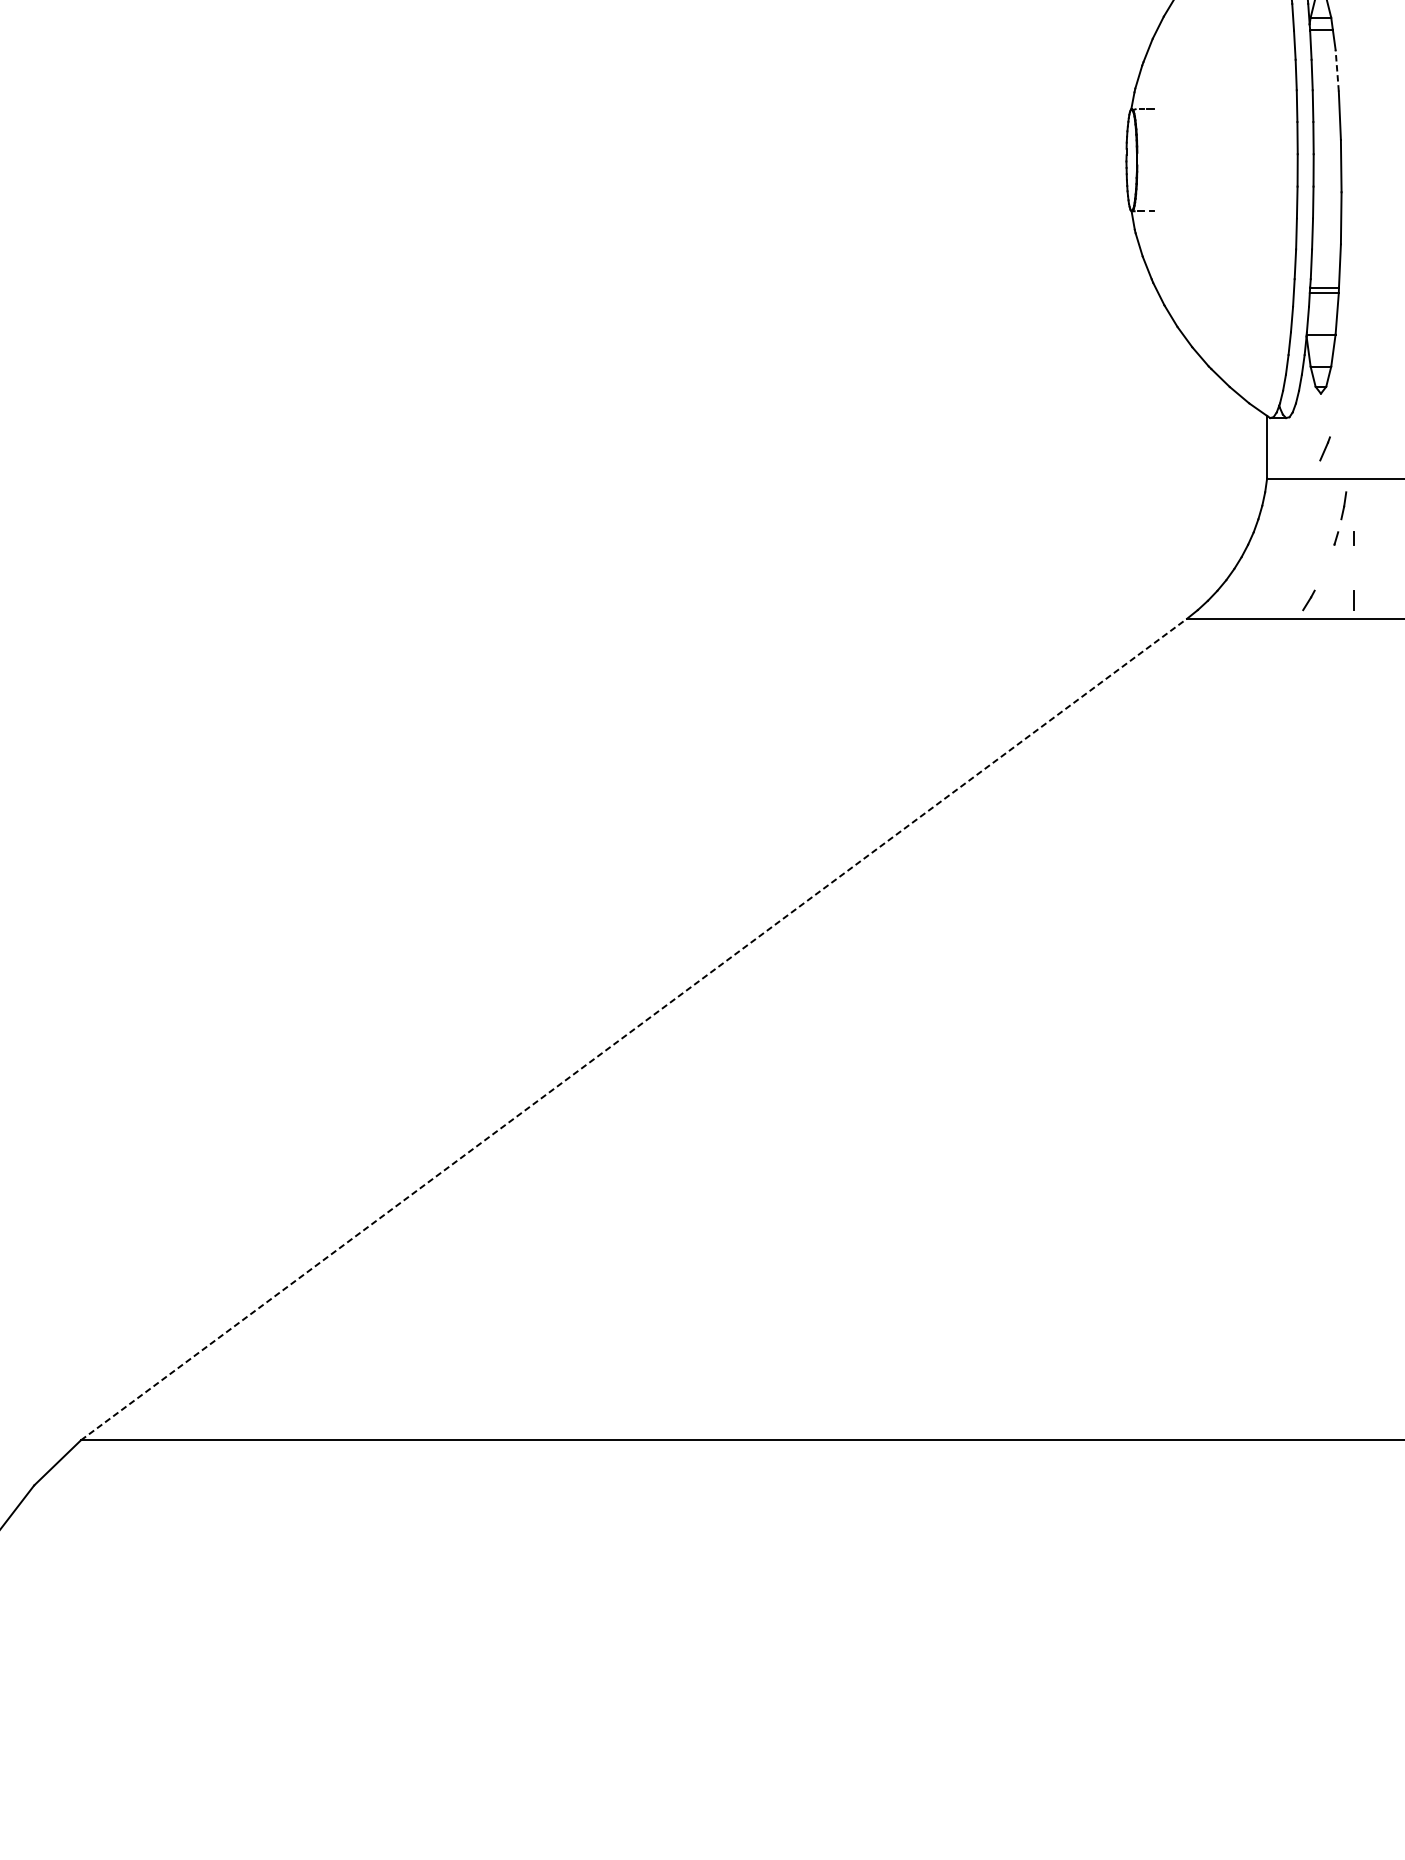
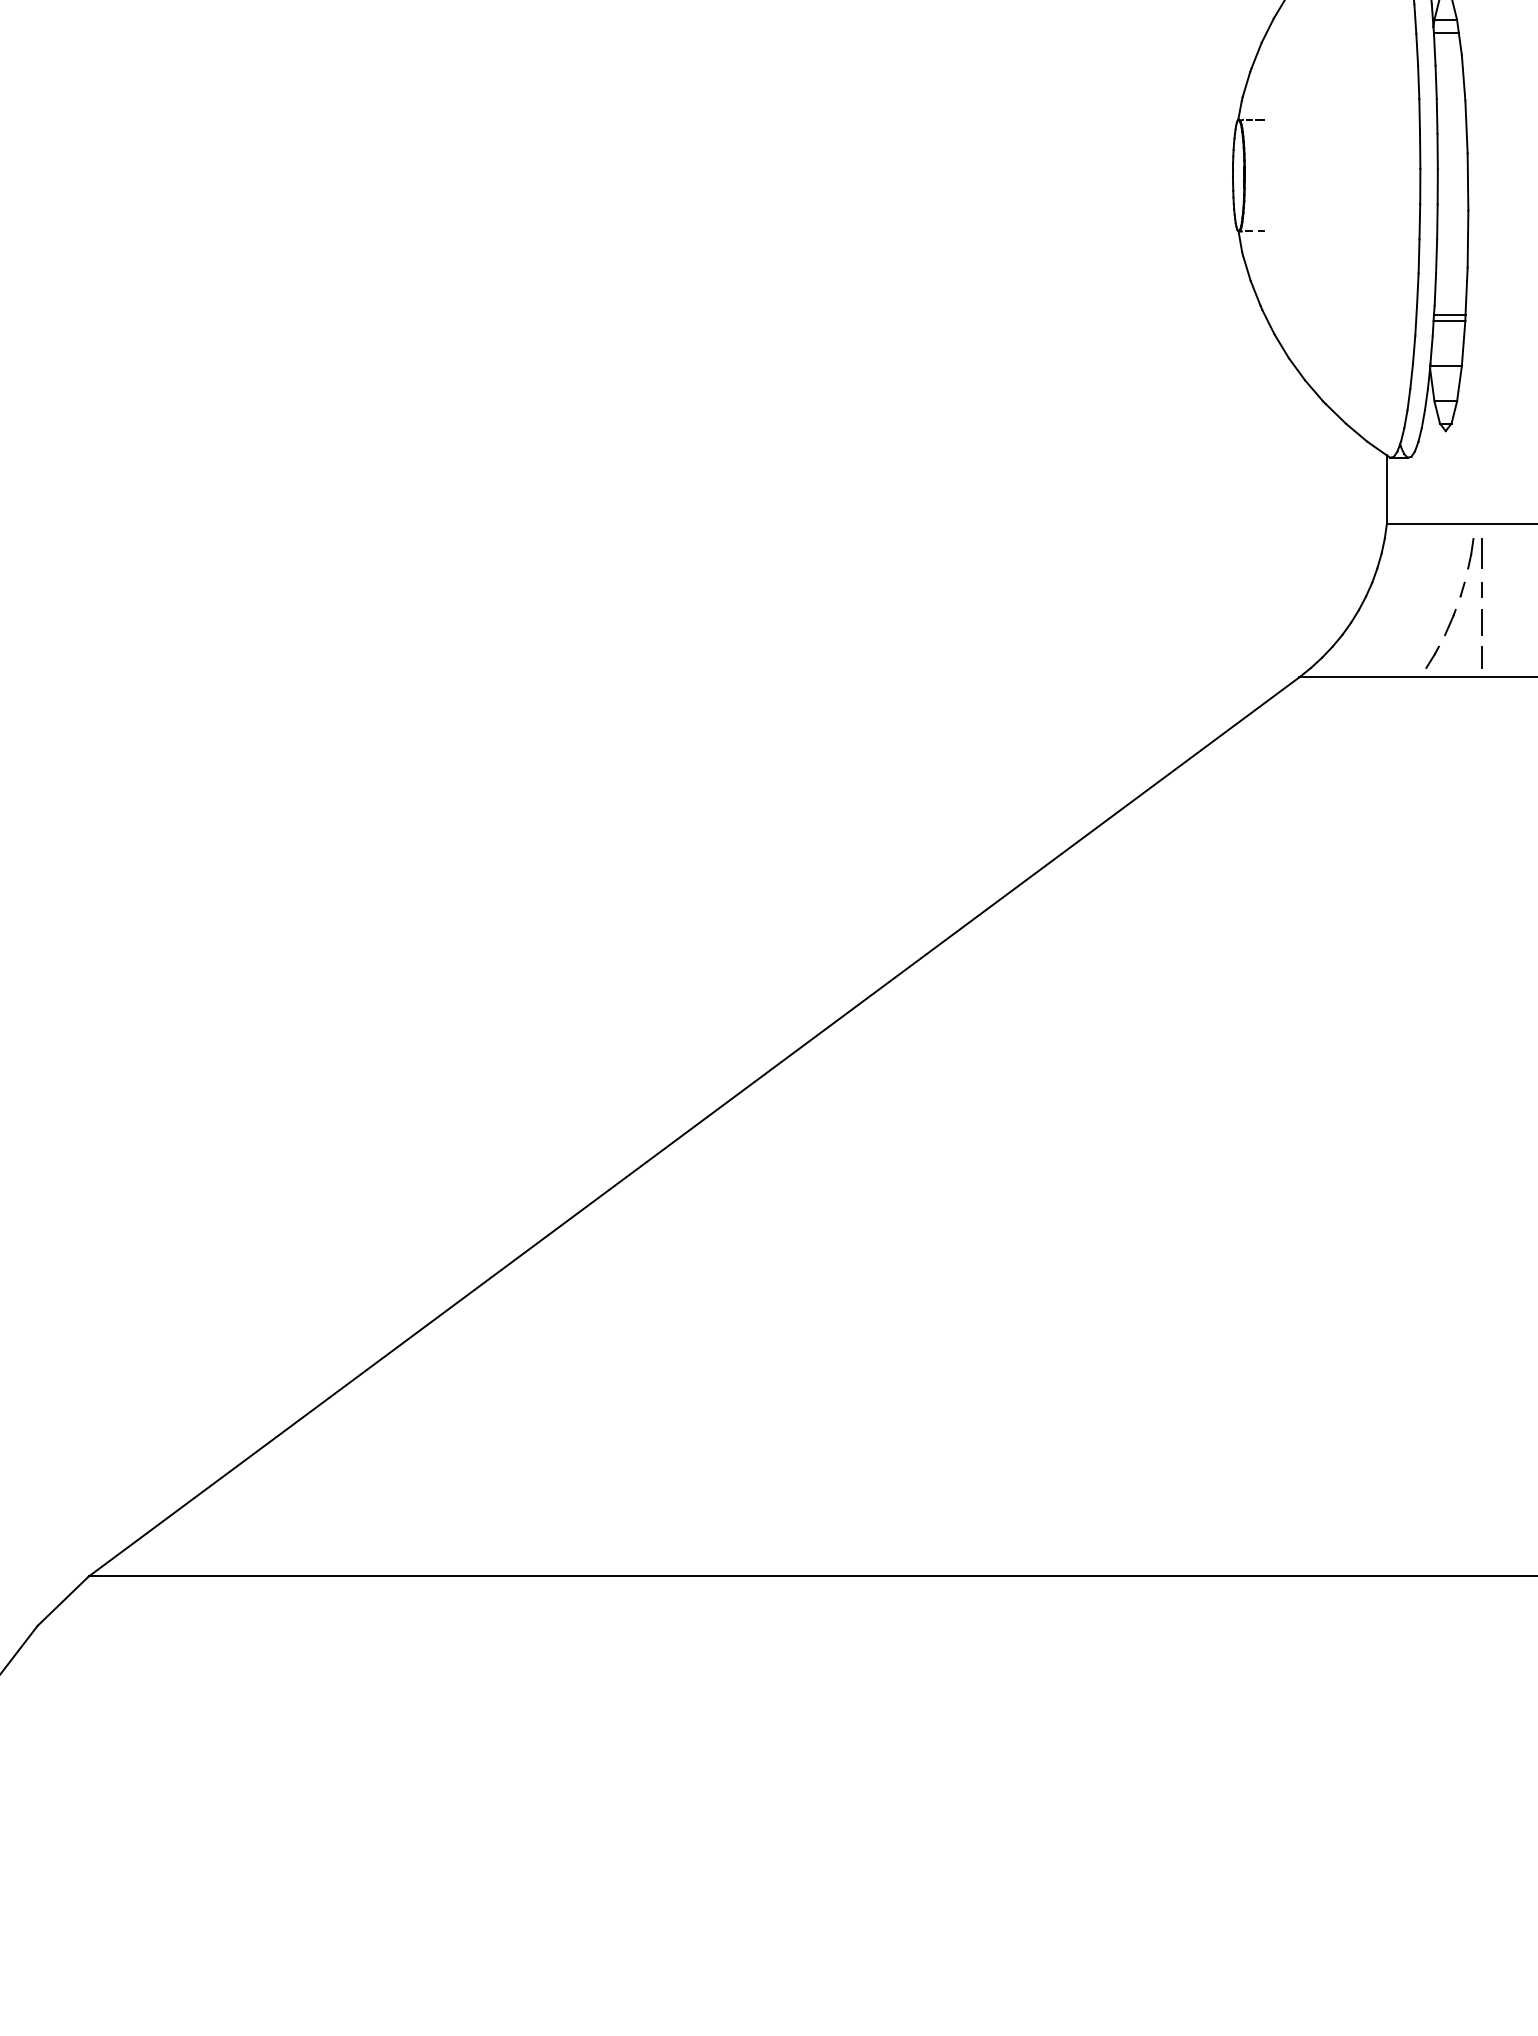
line: (1337, 70) -> (1463, 77), dashed -> solid
line: (1325, 448) -> (1450, 622), moved
line: (1354, 505) -> (1482, 553), added
line: (1354, 568) -> (1482, 622), added
line: (634, 1029) -> (694, 1126), dashed -> solid

